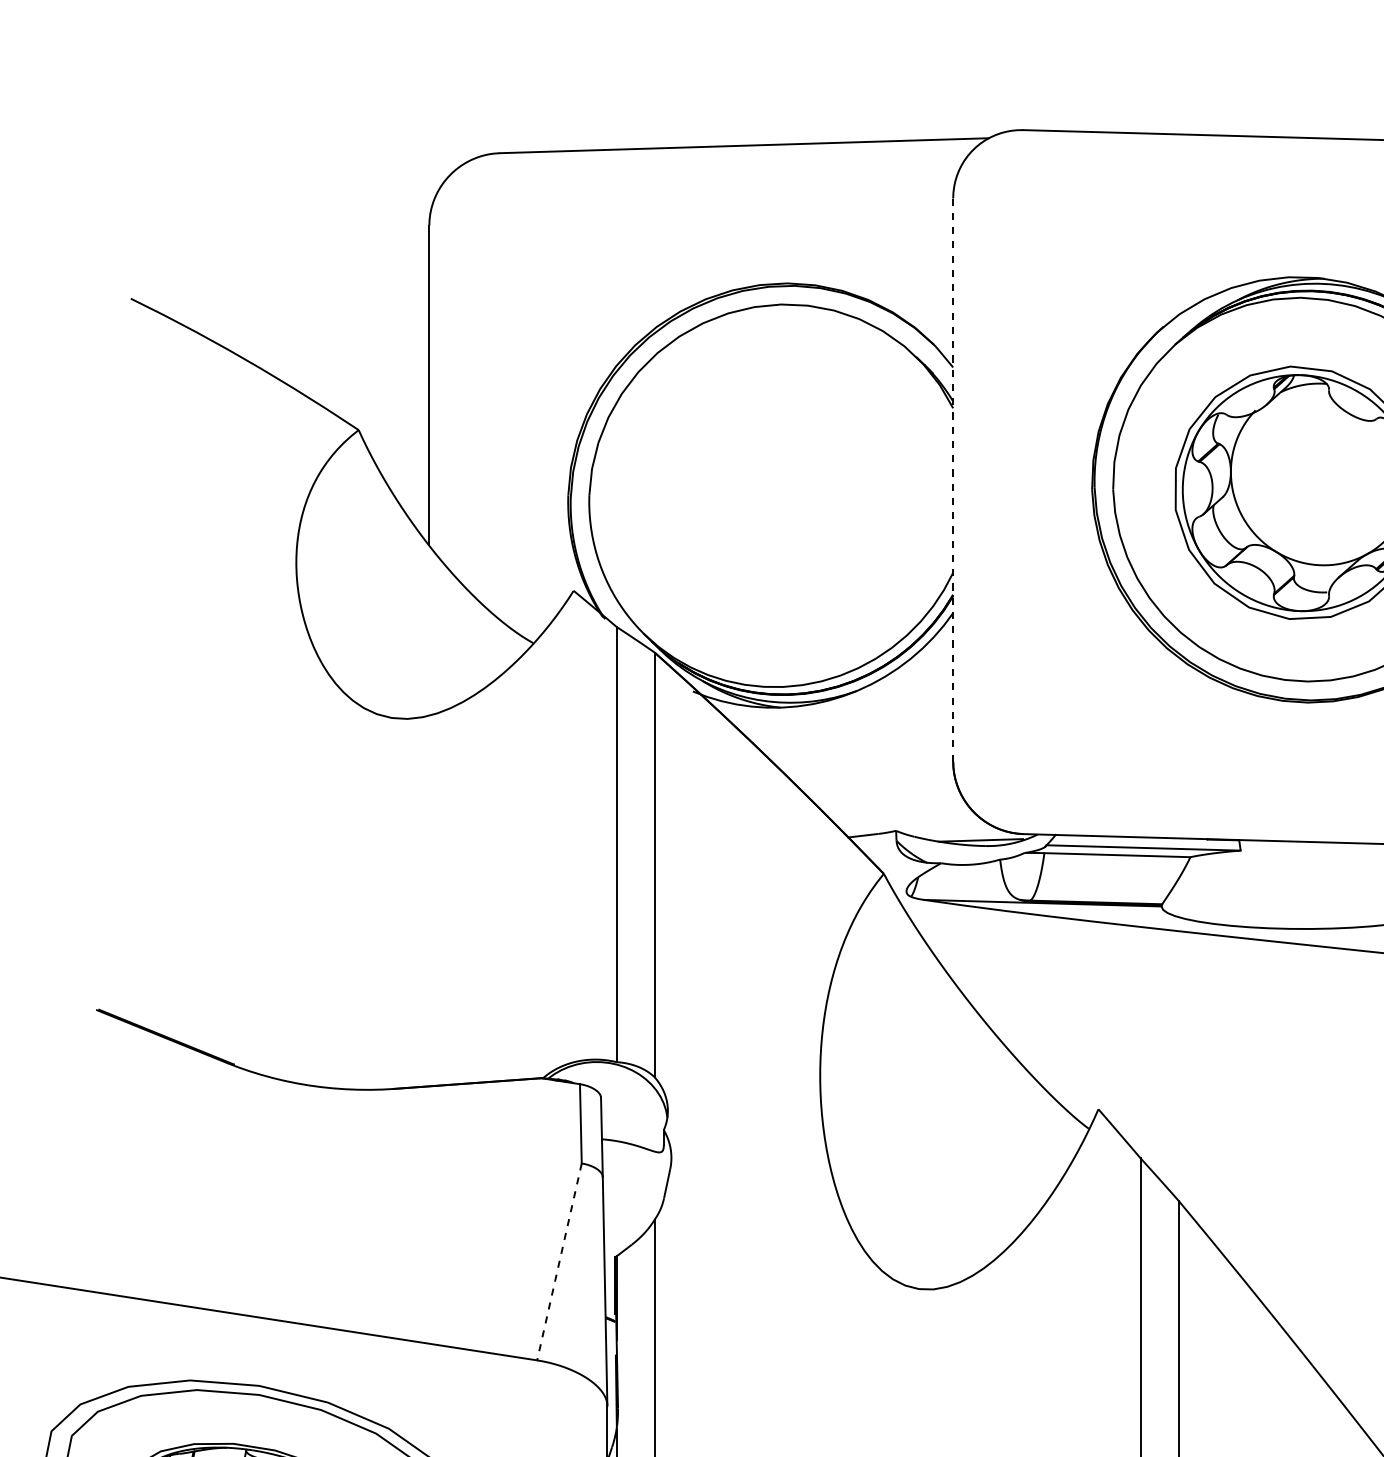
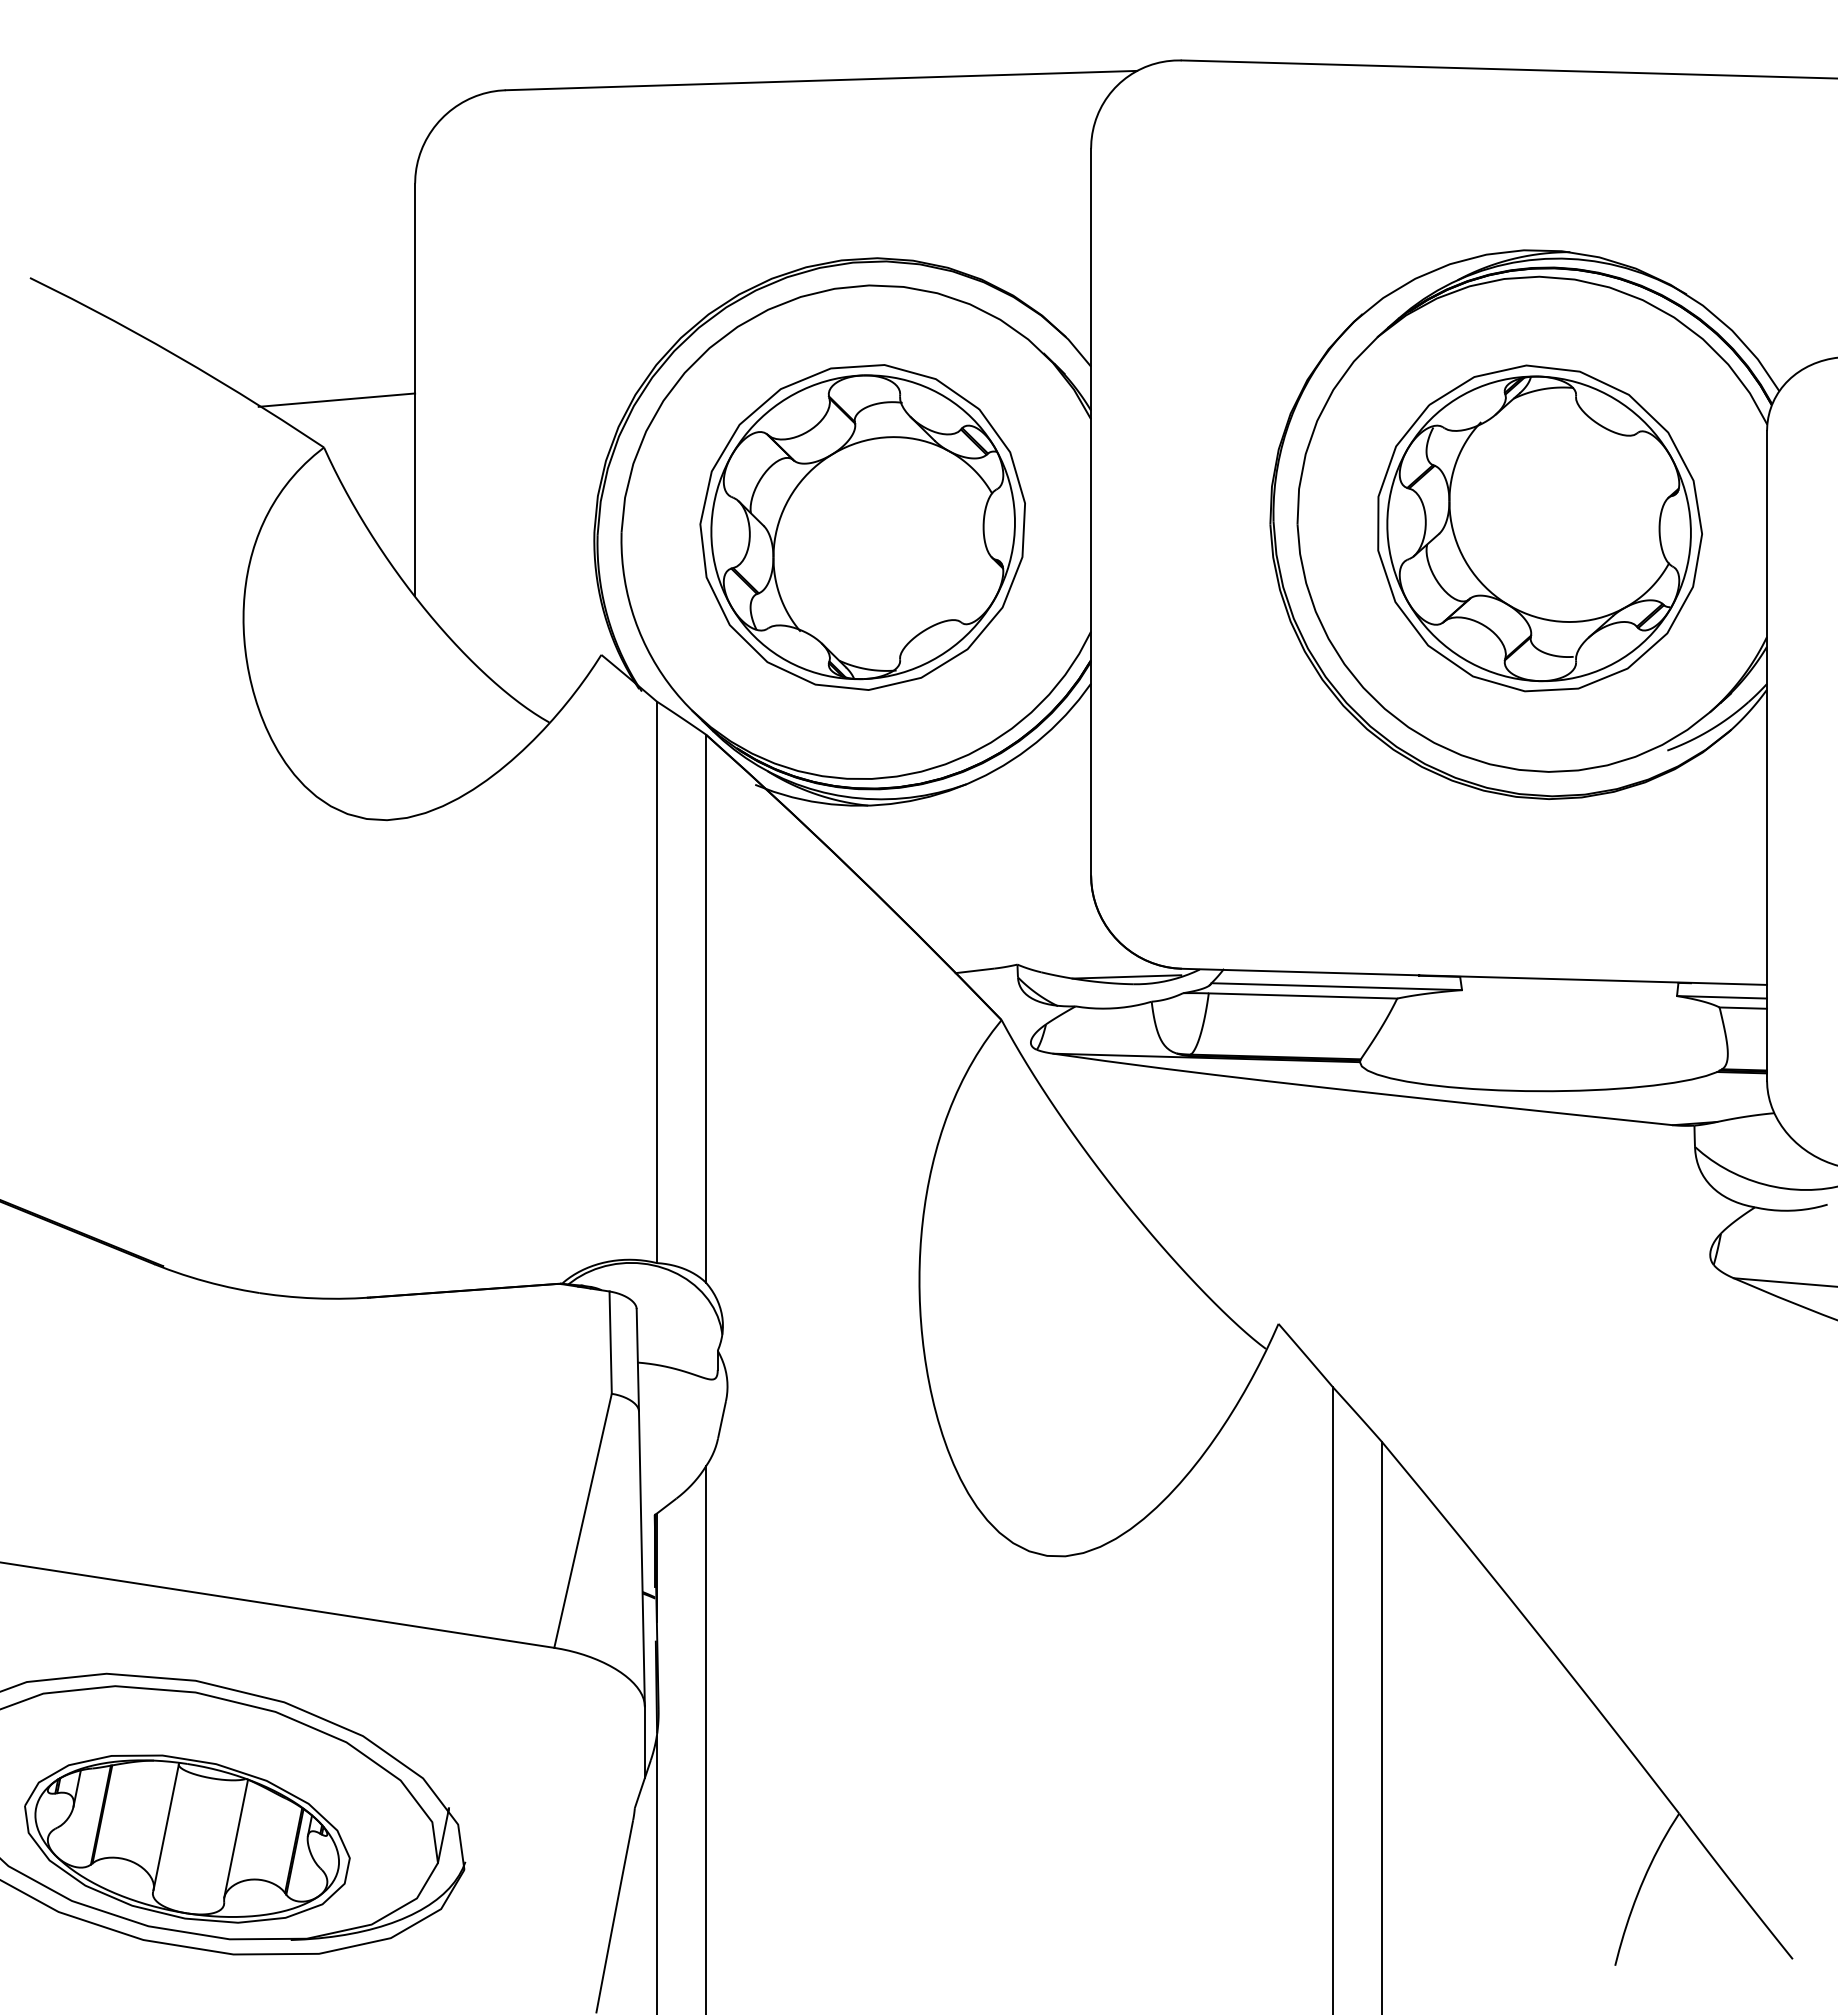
line: (368, 392) -> (336, 399), added
line: (953, 480) -> (1091, 512), dashed -> solid
part: (776, 492) -> (862, 527), added
line: (559, 1262) -> (582, 1521), dashed -> solid

